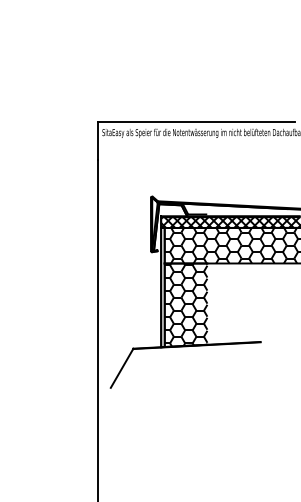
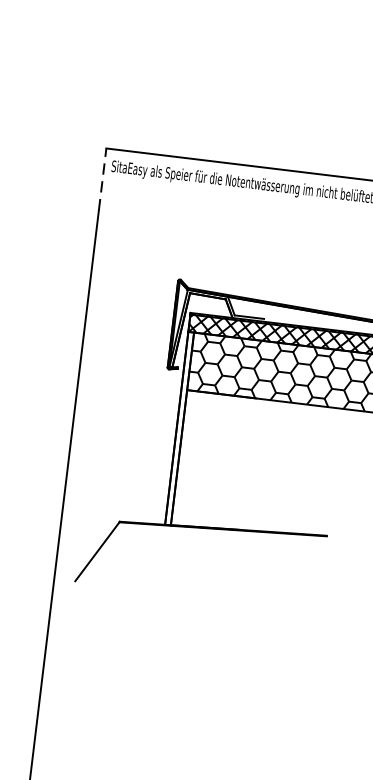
line: (97, 140) -> (102, 177), solid -> dashed
hatch: (185, 304) -> (212, 460), removed

